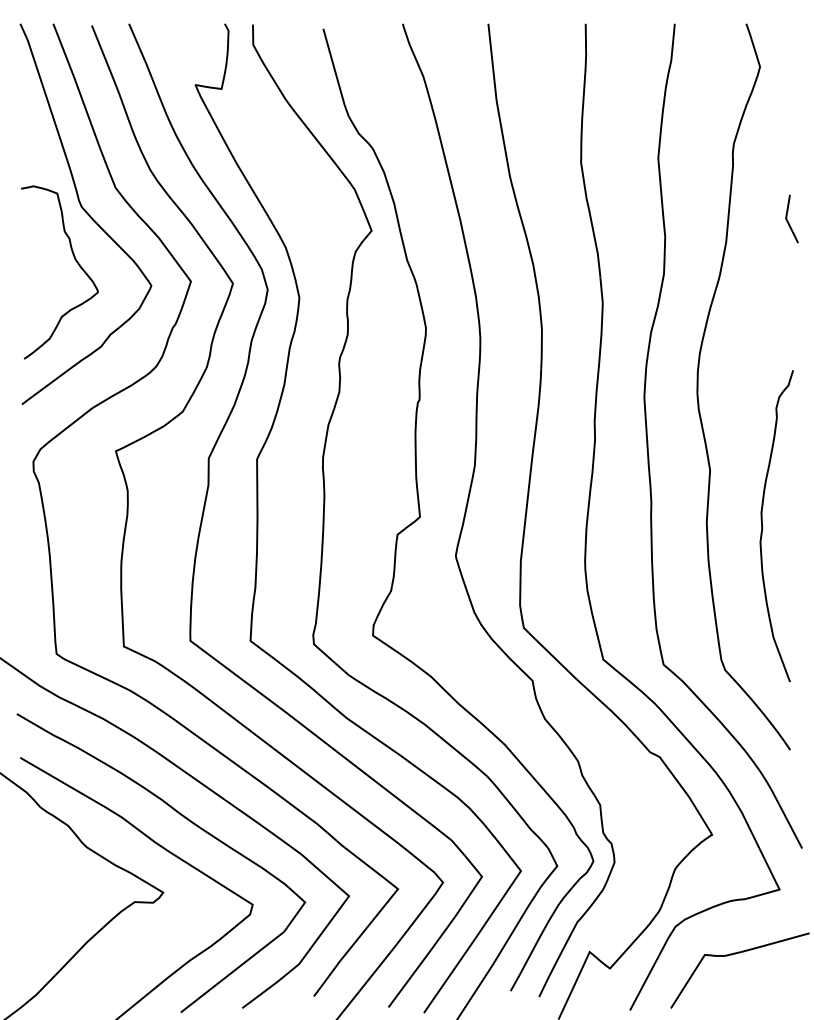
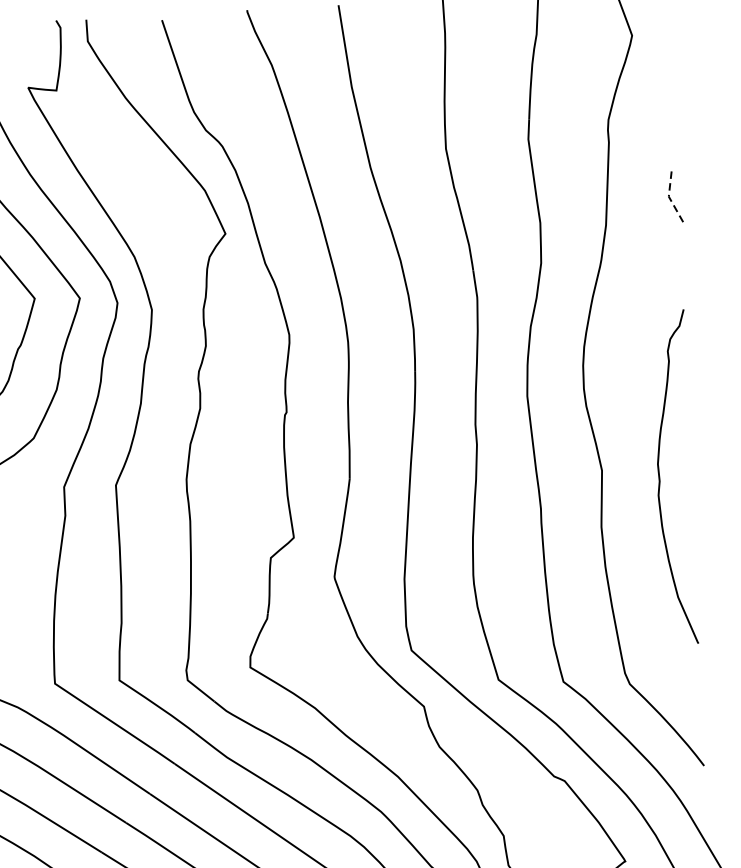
line: (786, 219) -> (669, 197), solid -> dashed
curve: (763, 527) -> (660, 479), moved

